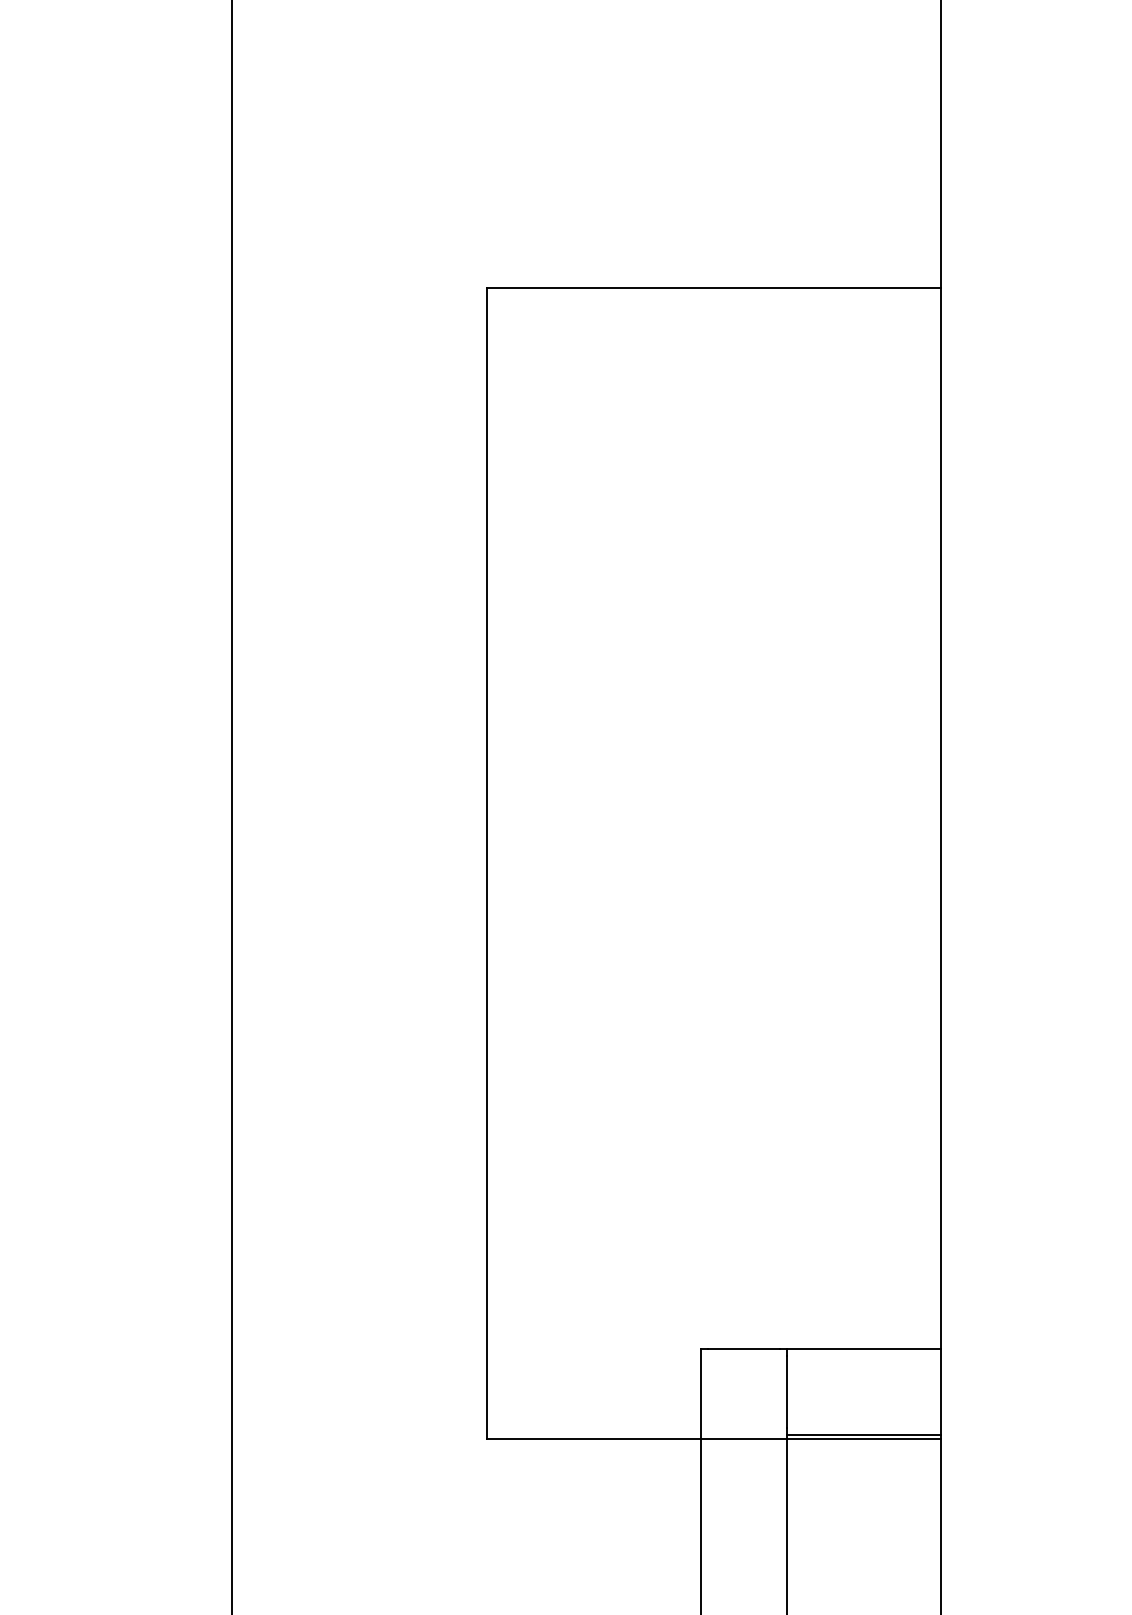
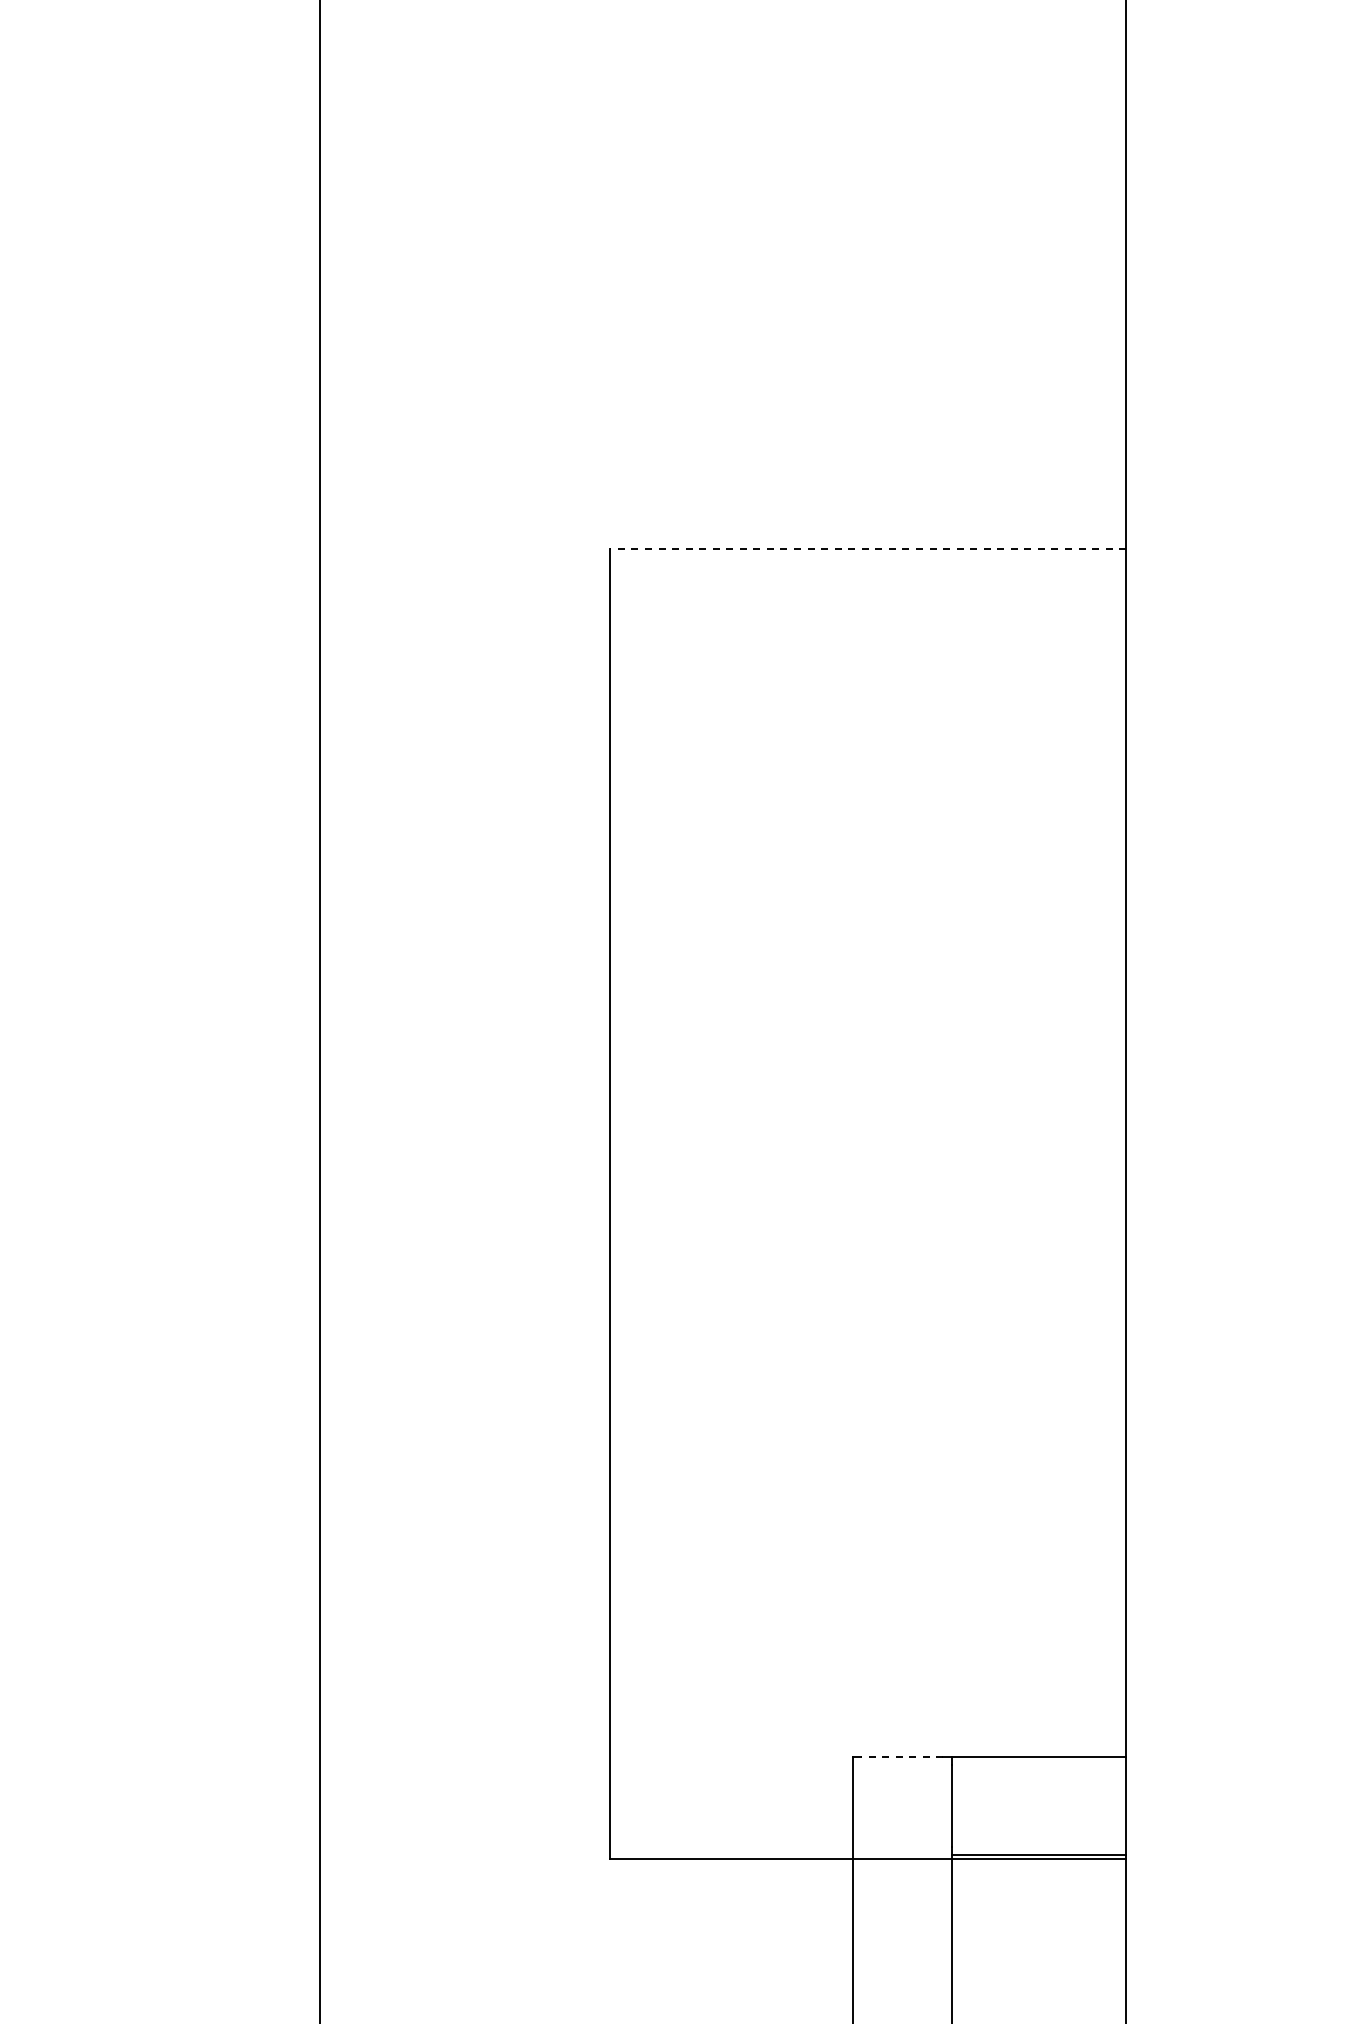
line: (714, 288) -> (868, 549), solid -> dashed
line: (744, 1348) -> (902, 1756), solid -> dashed

